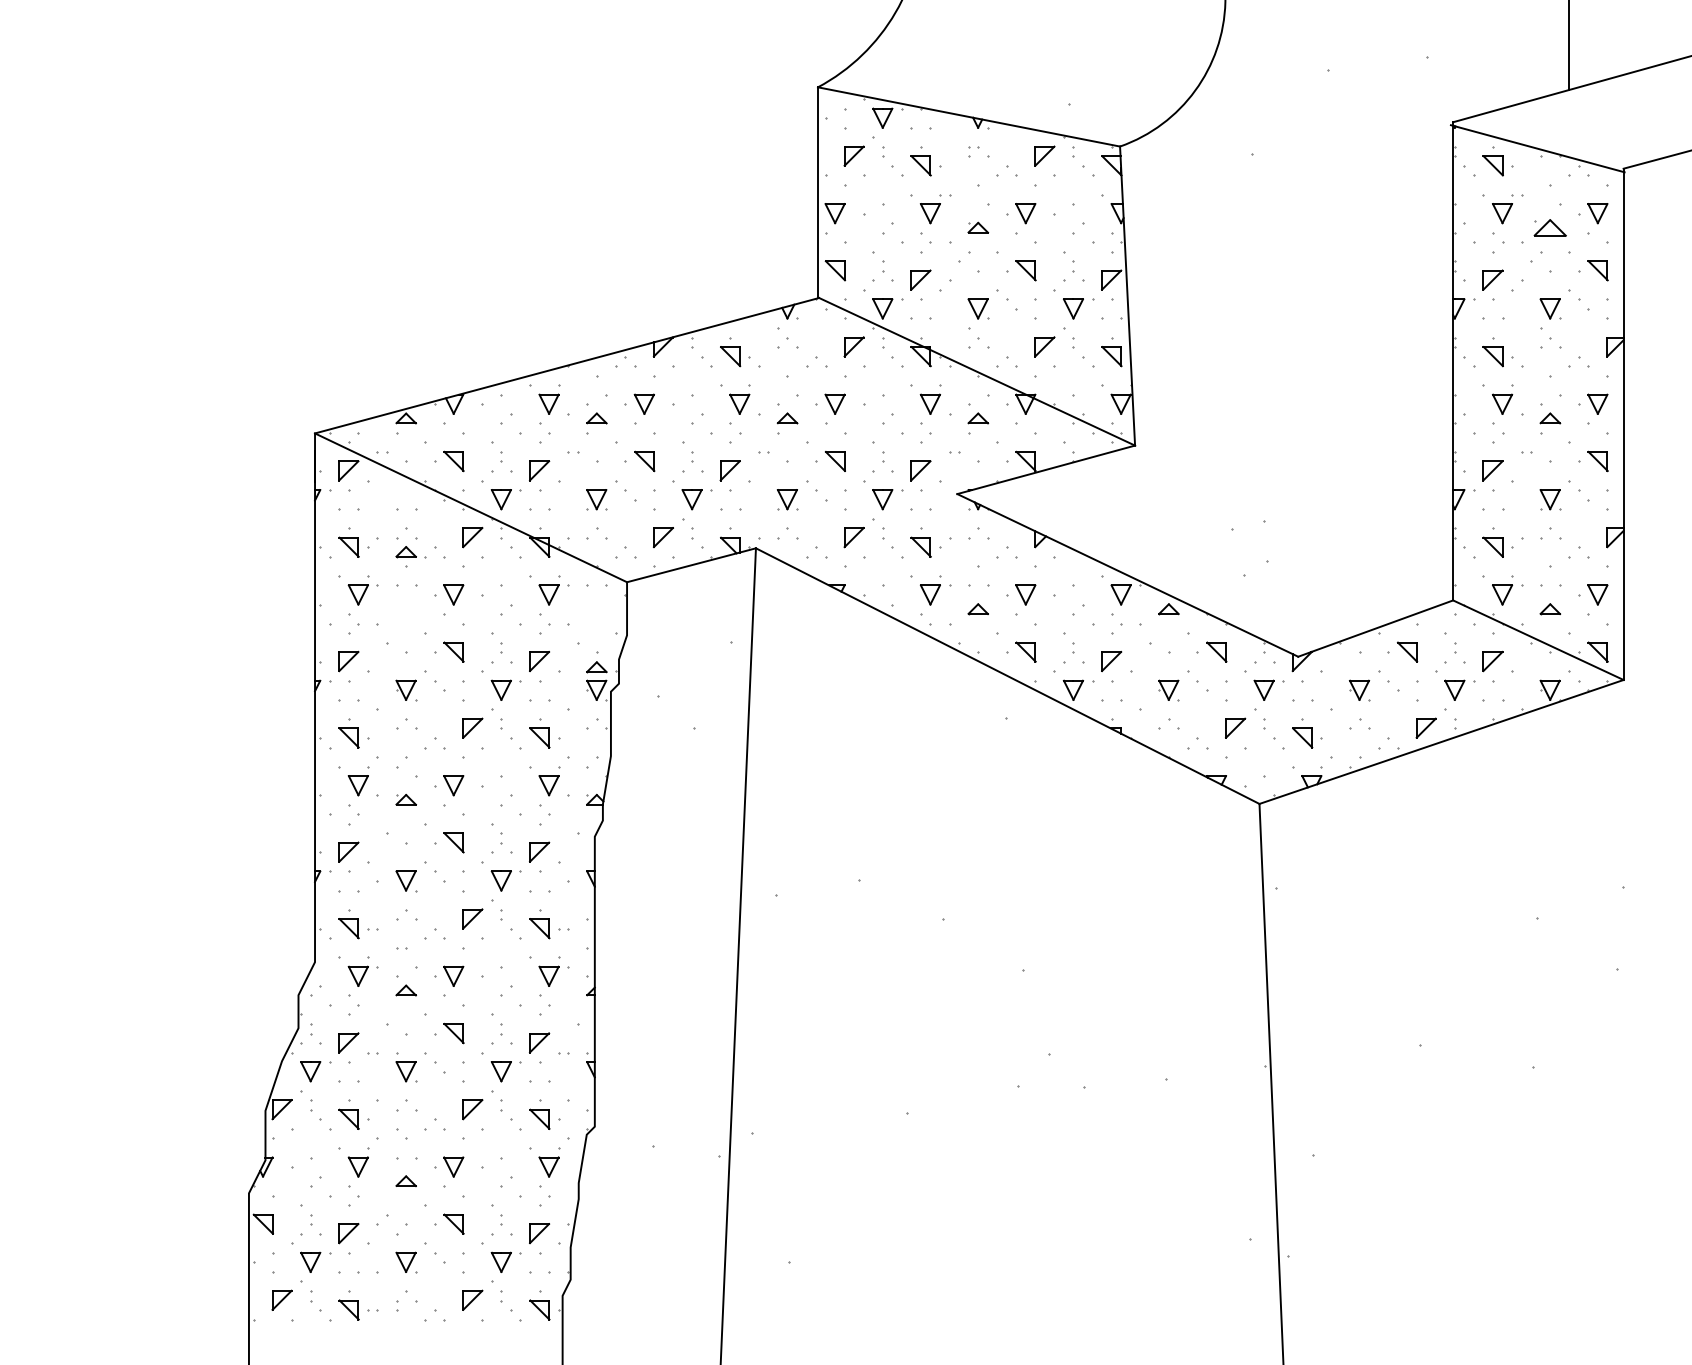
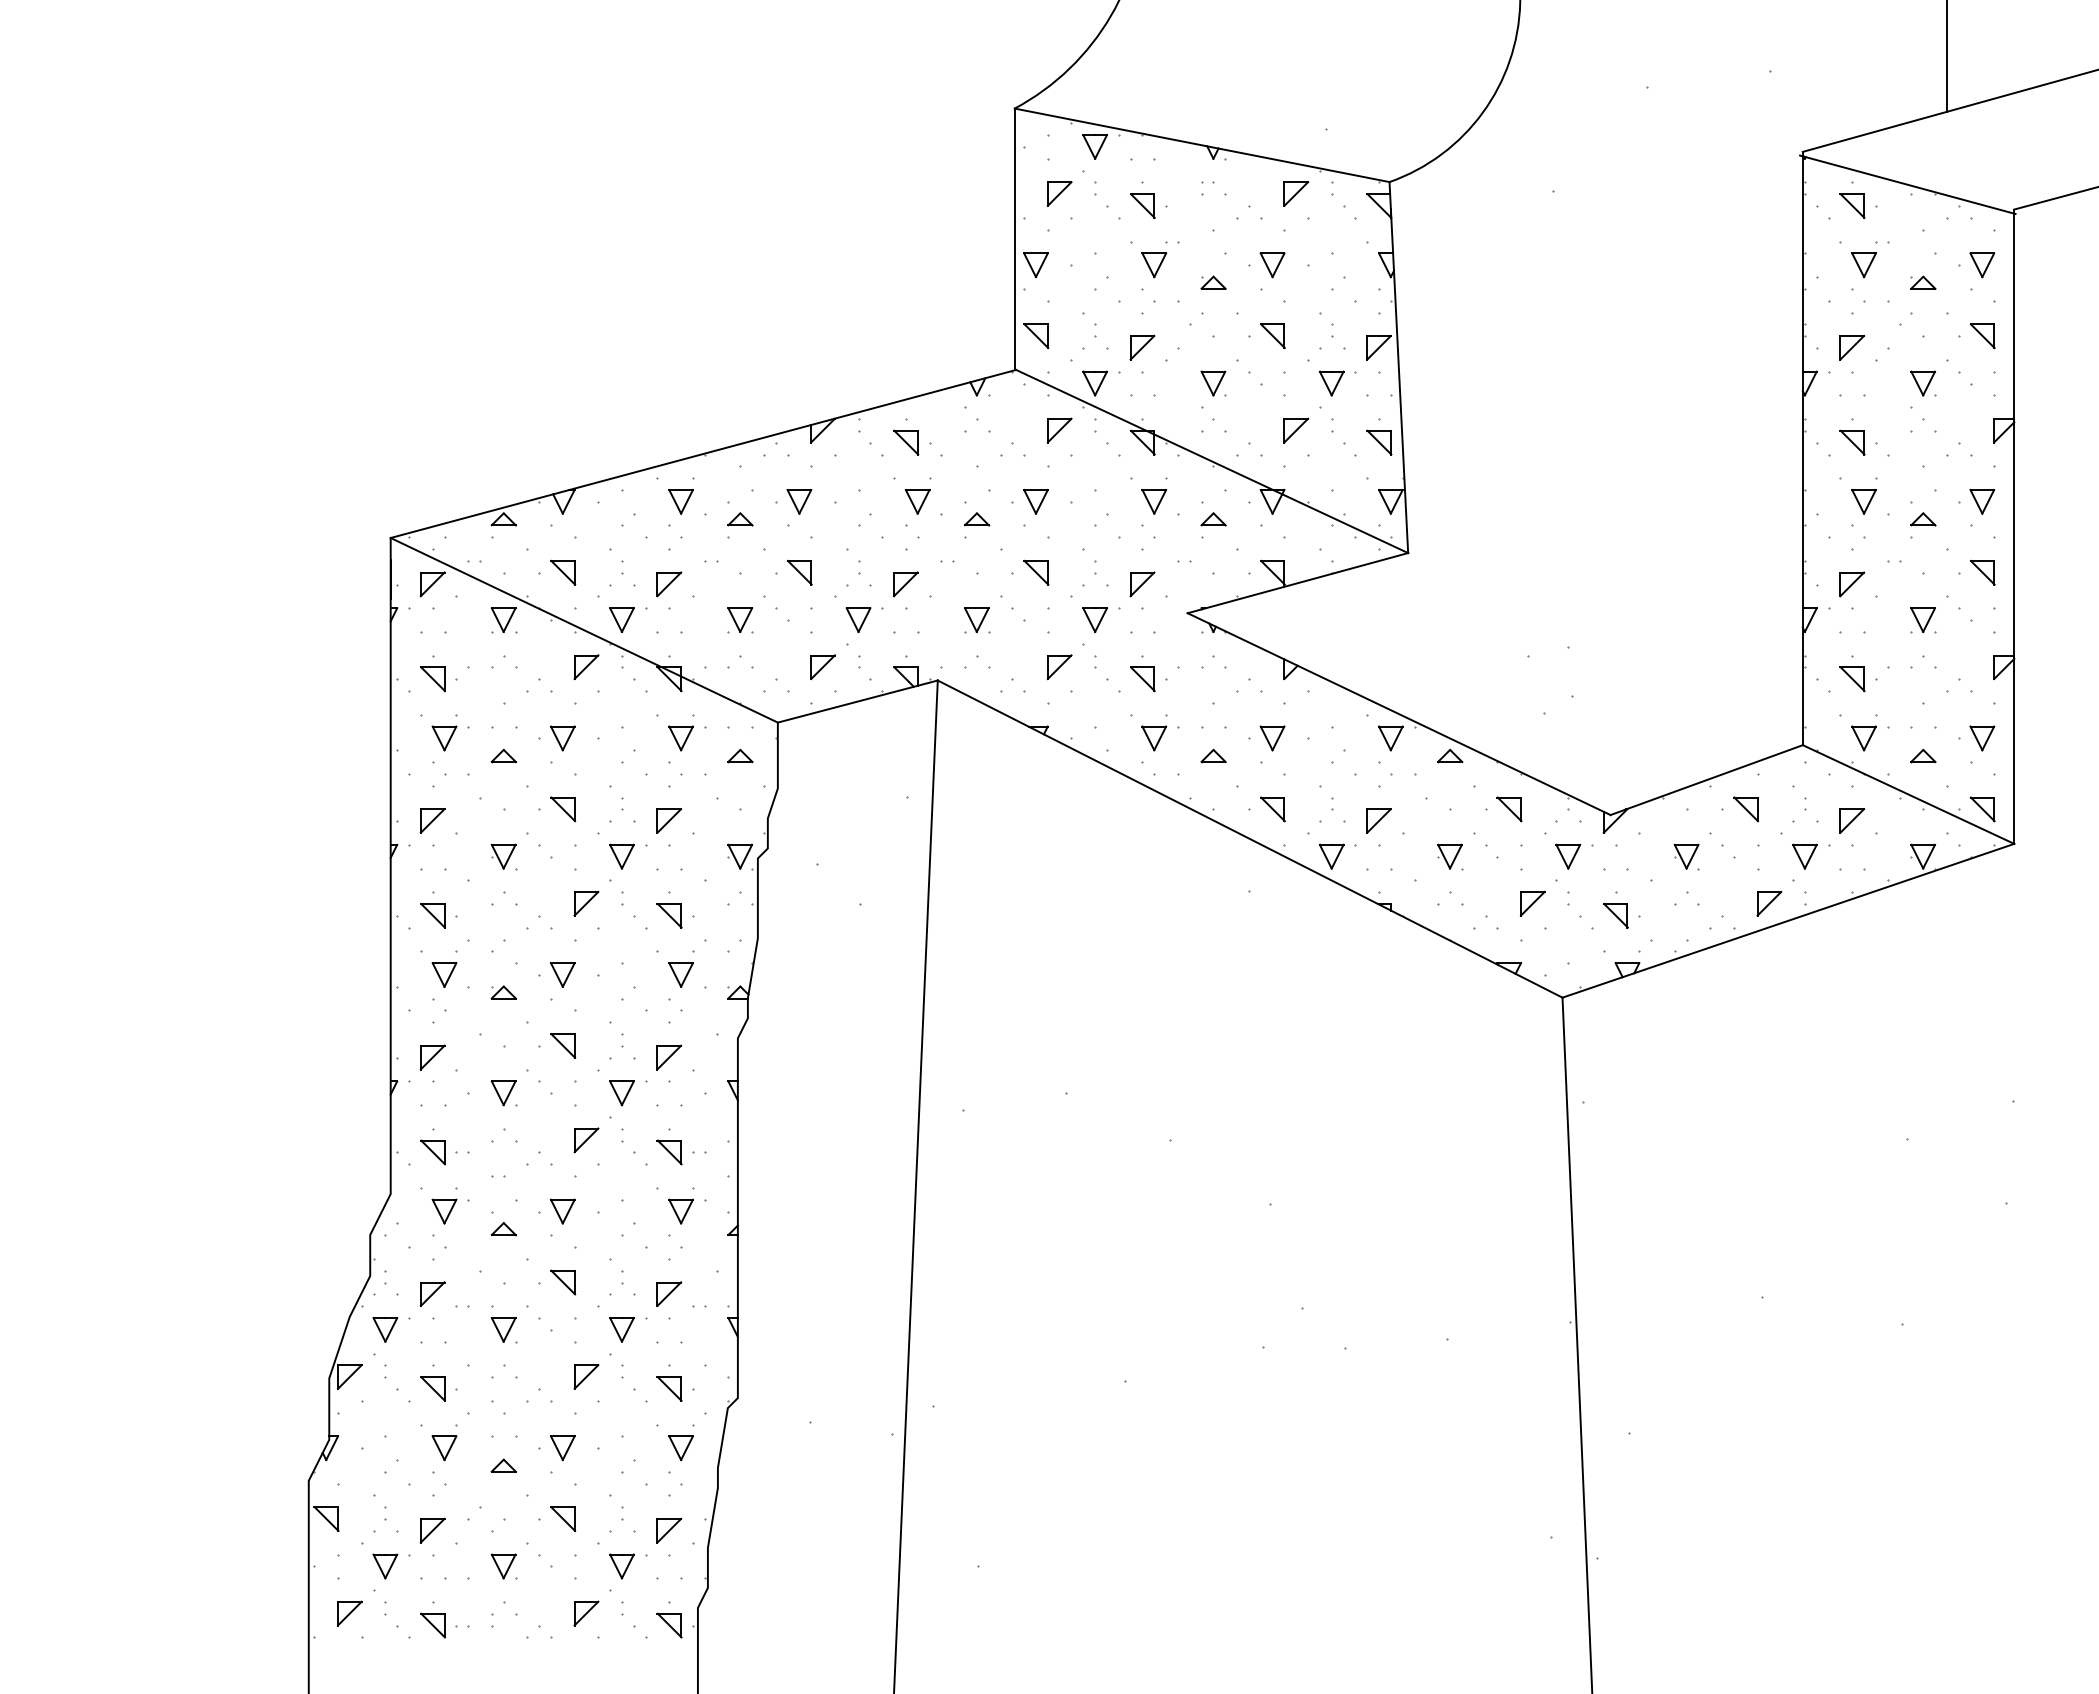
part: (1550, 227) -> (1923, 282), size x0.62
part: (405, 499) -> (503, 619), added
part: (405, 551) -> (503, 755), moved
part: (596, 666) -> (740, 755), moved

